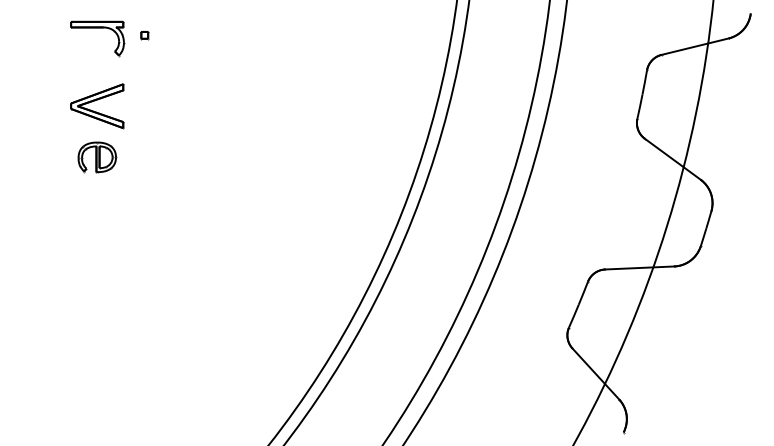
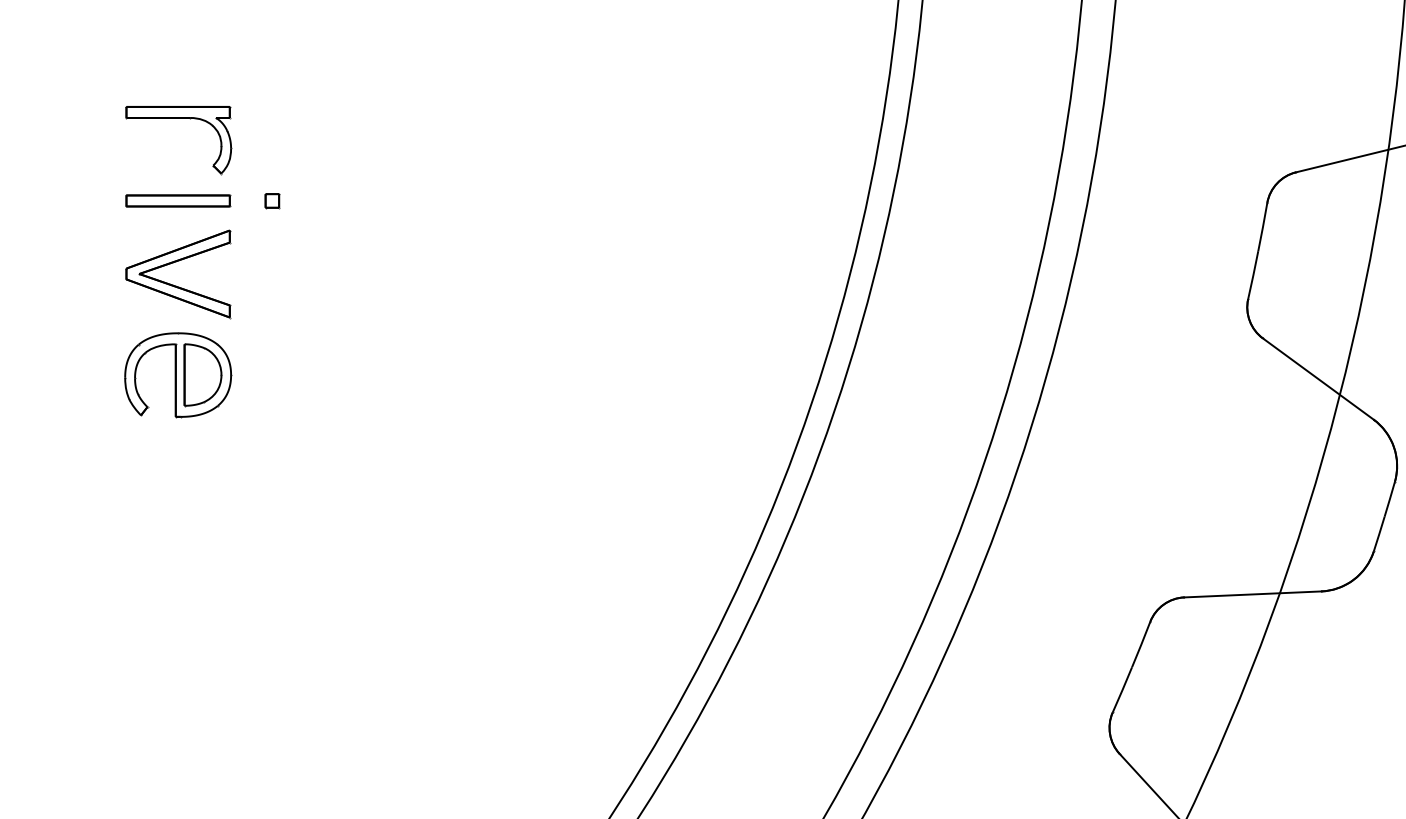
part: (144, 35) -> (271, 201), moved
part: (97, 69) -> (178, 201), added
part: (97, 157) -> (178, 375), size x1.43

